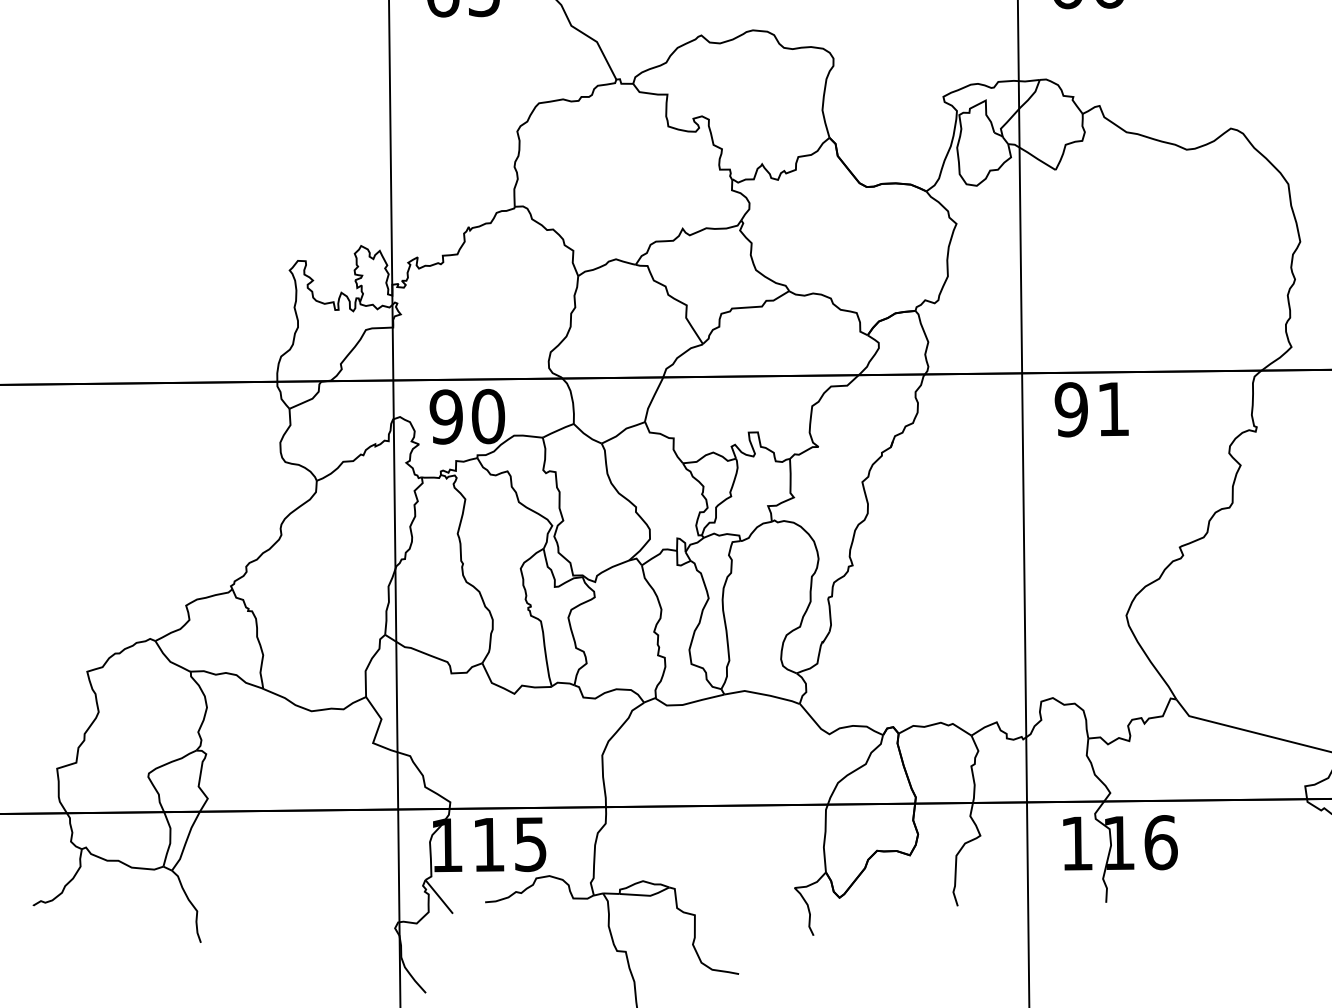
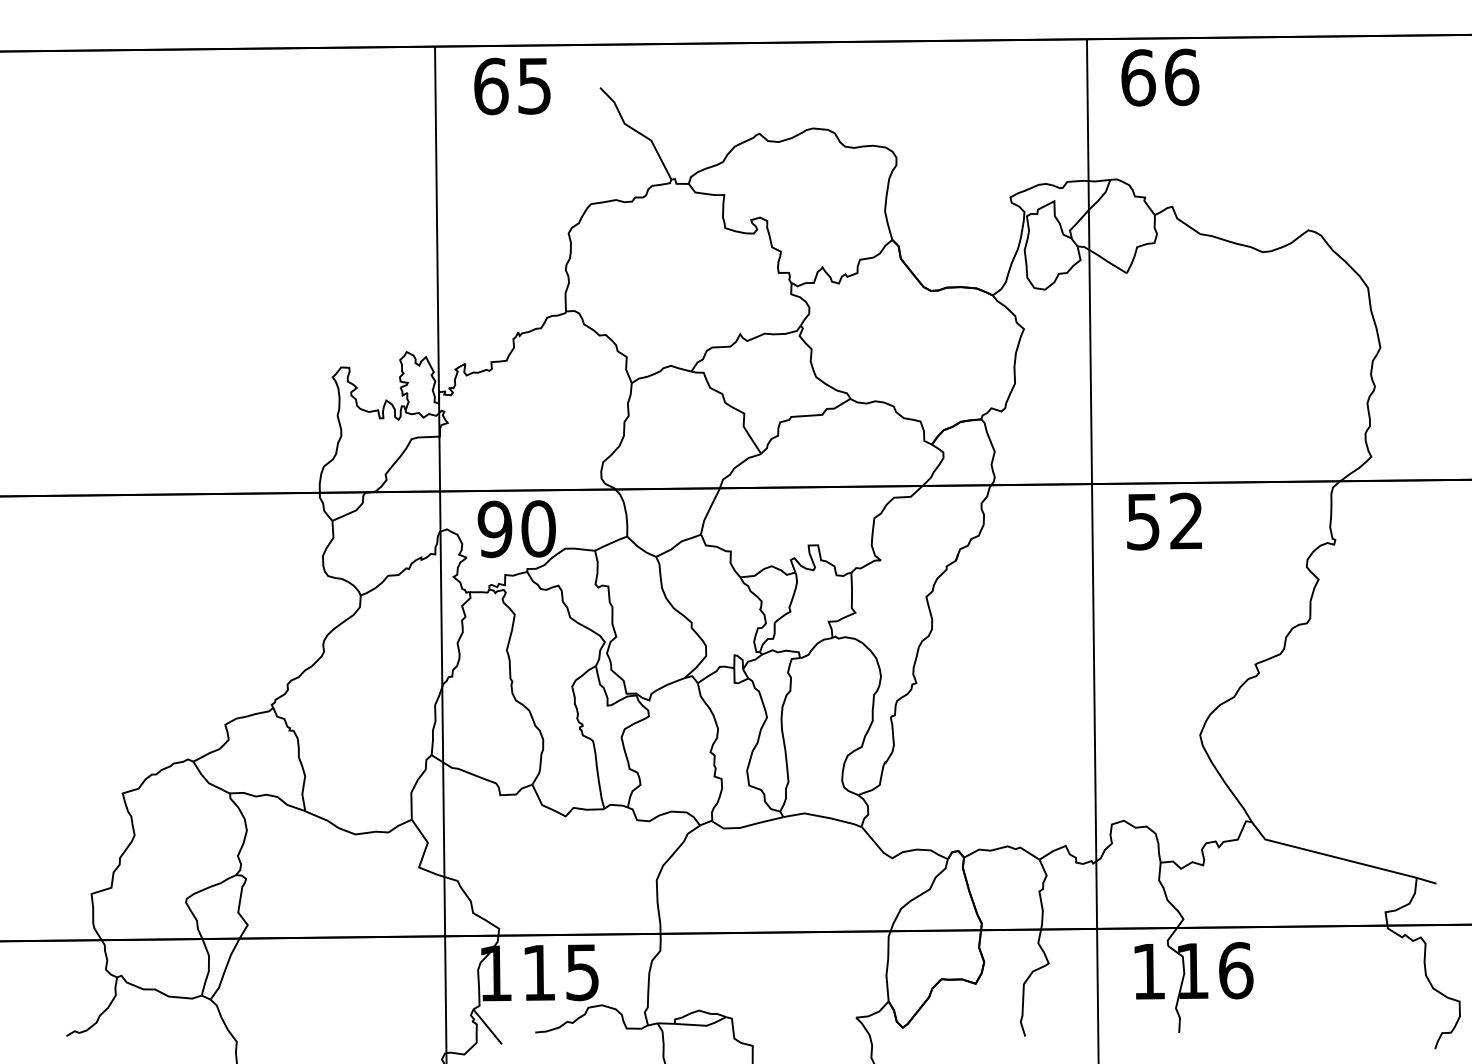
text: (1091, 409) -> (1163, 521), 91 -> 52

